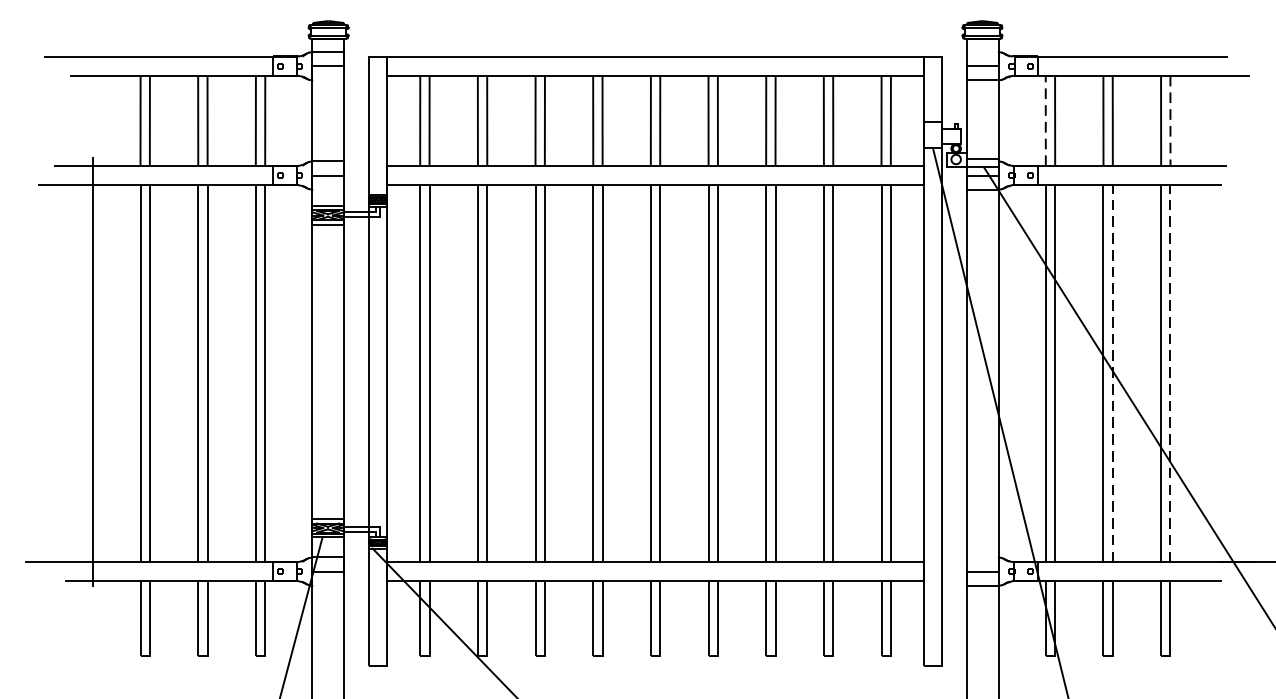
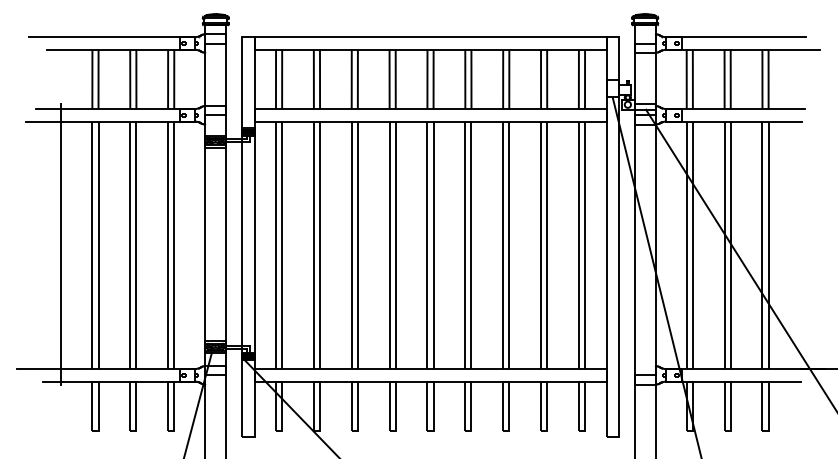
line: (1045, 121) -> (686, 79), dashed -> solid
line: (1170, 121) -> (768, 79), dashed -> solid
line: (1112, 373) -> (730, 245), dashed -> solid
line: (1170, 373) -> (768, 245), dashed -> solid

